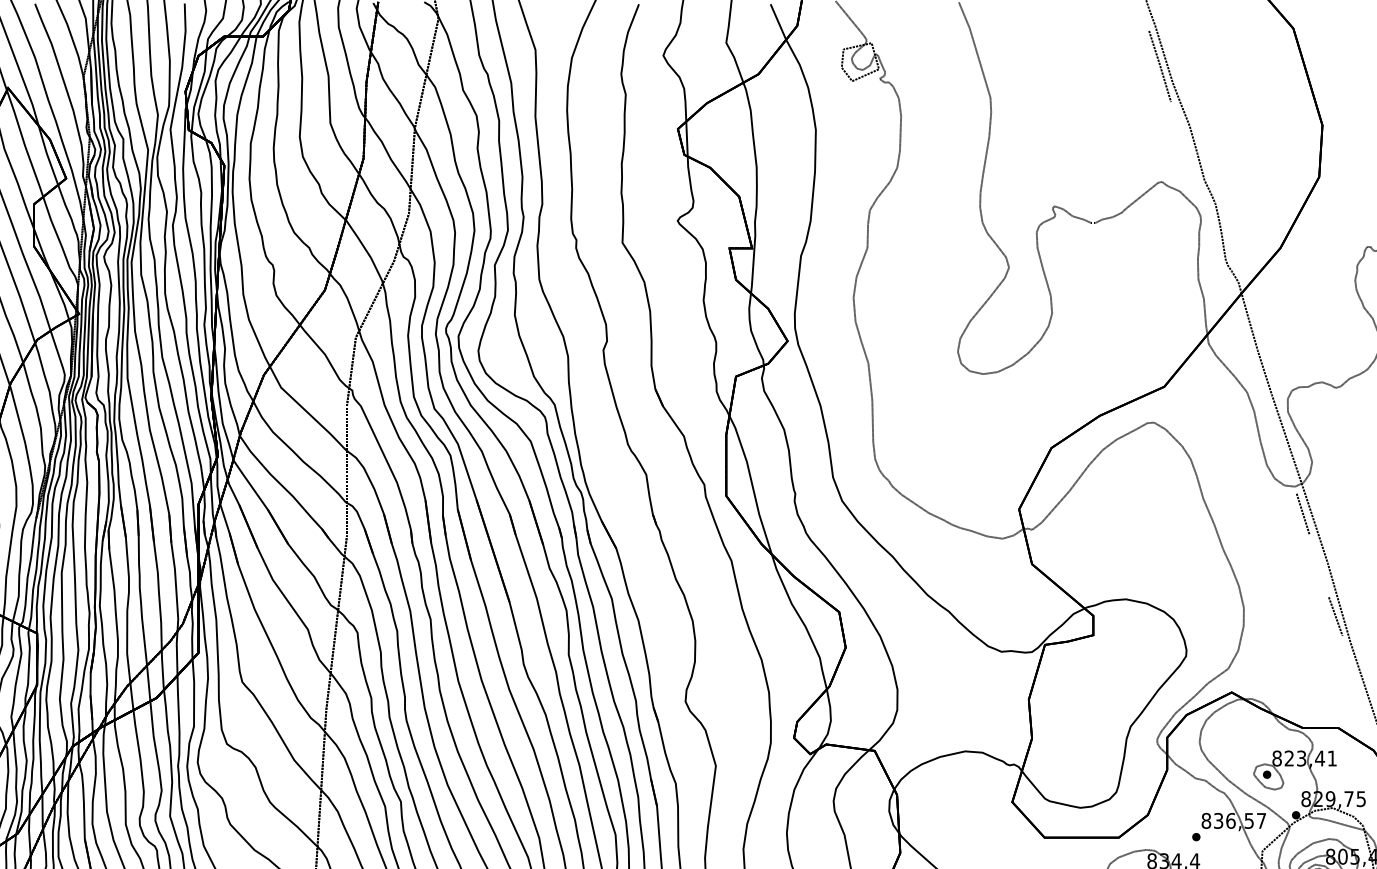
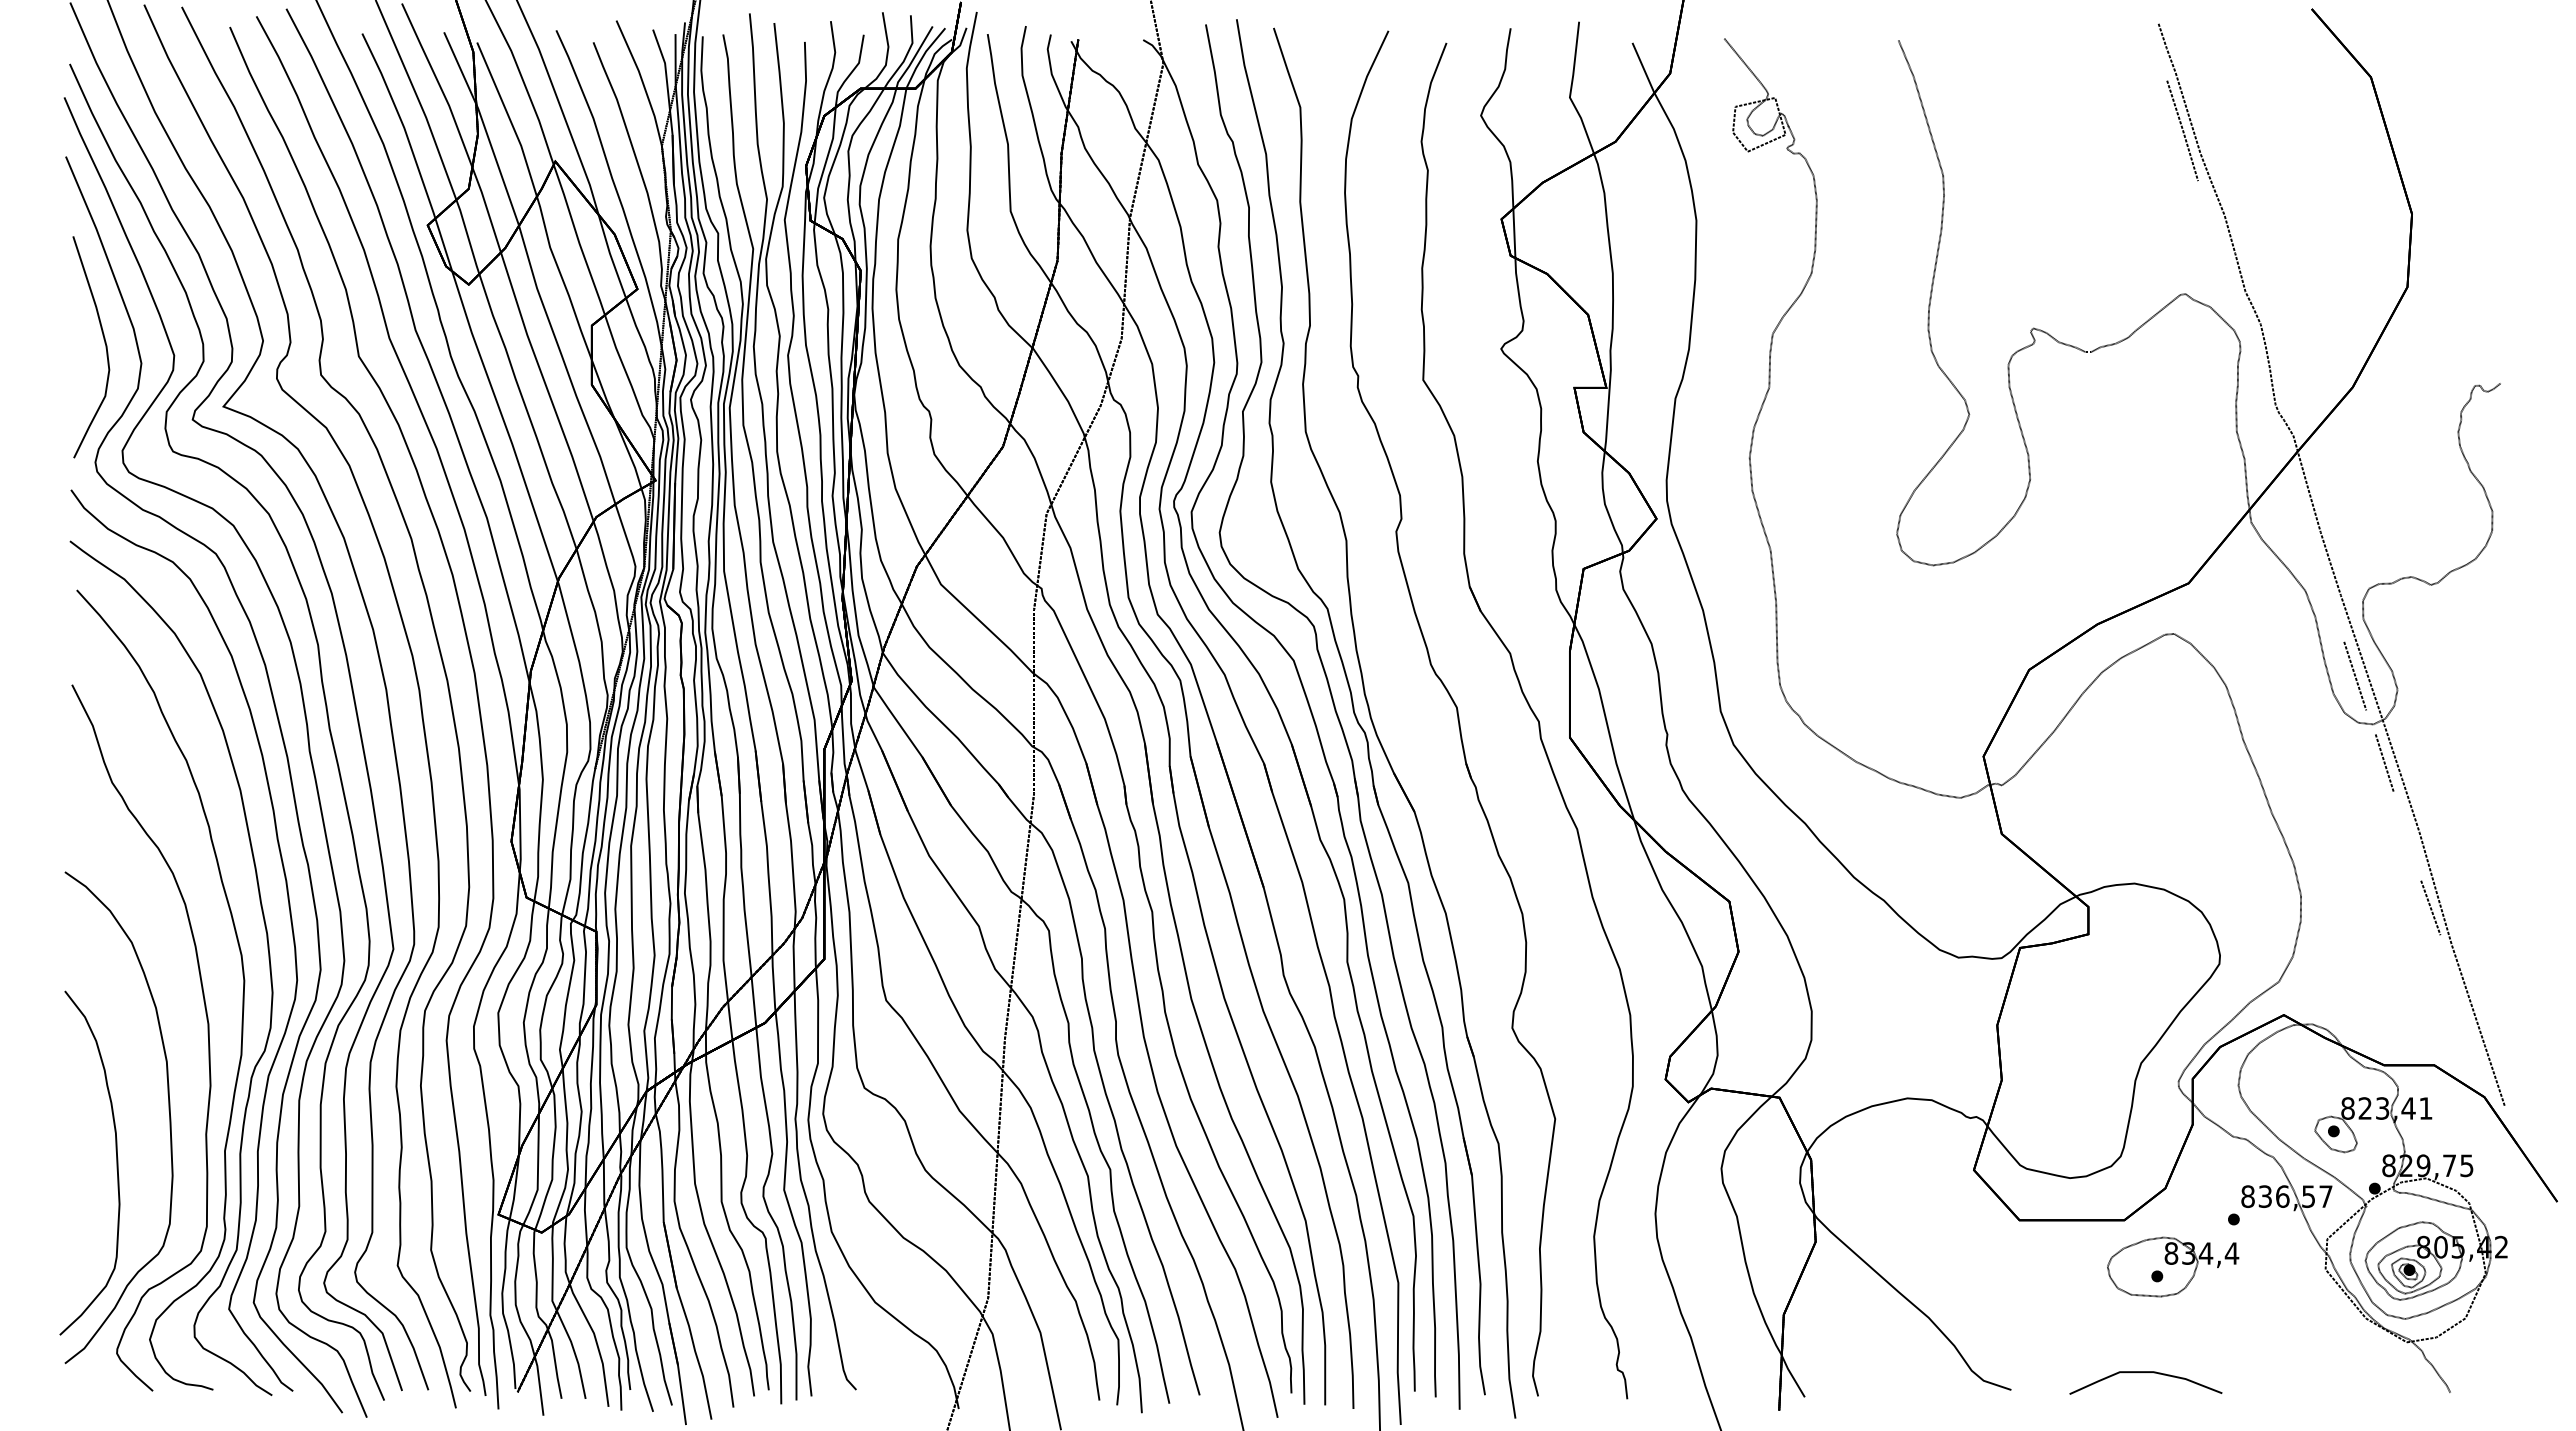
line: (1281, 452) -> (2354, 675), added

